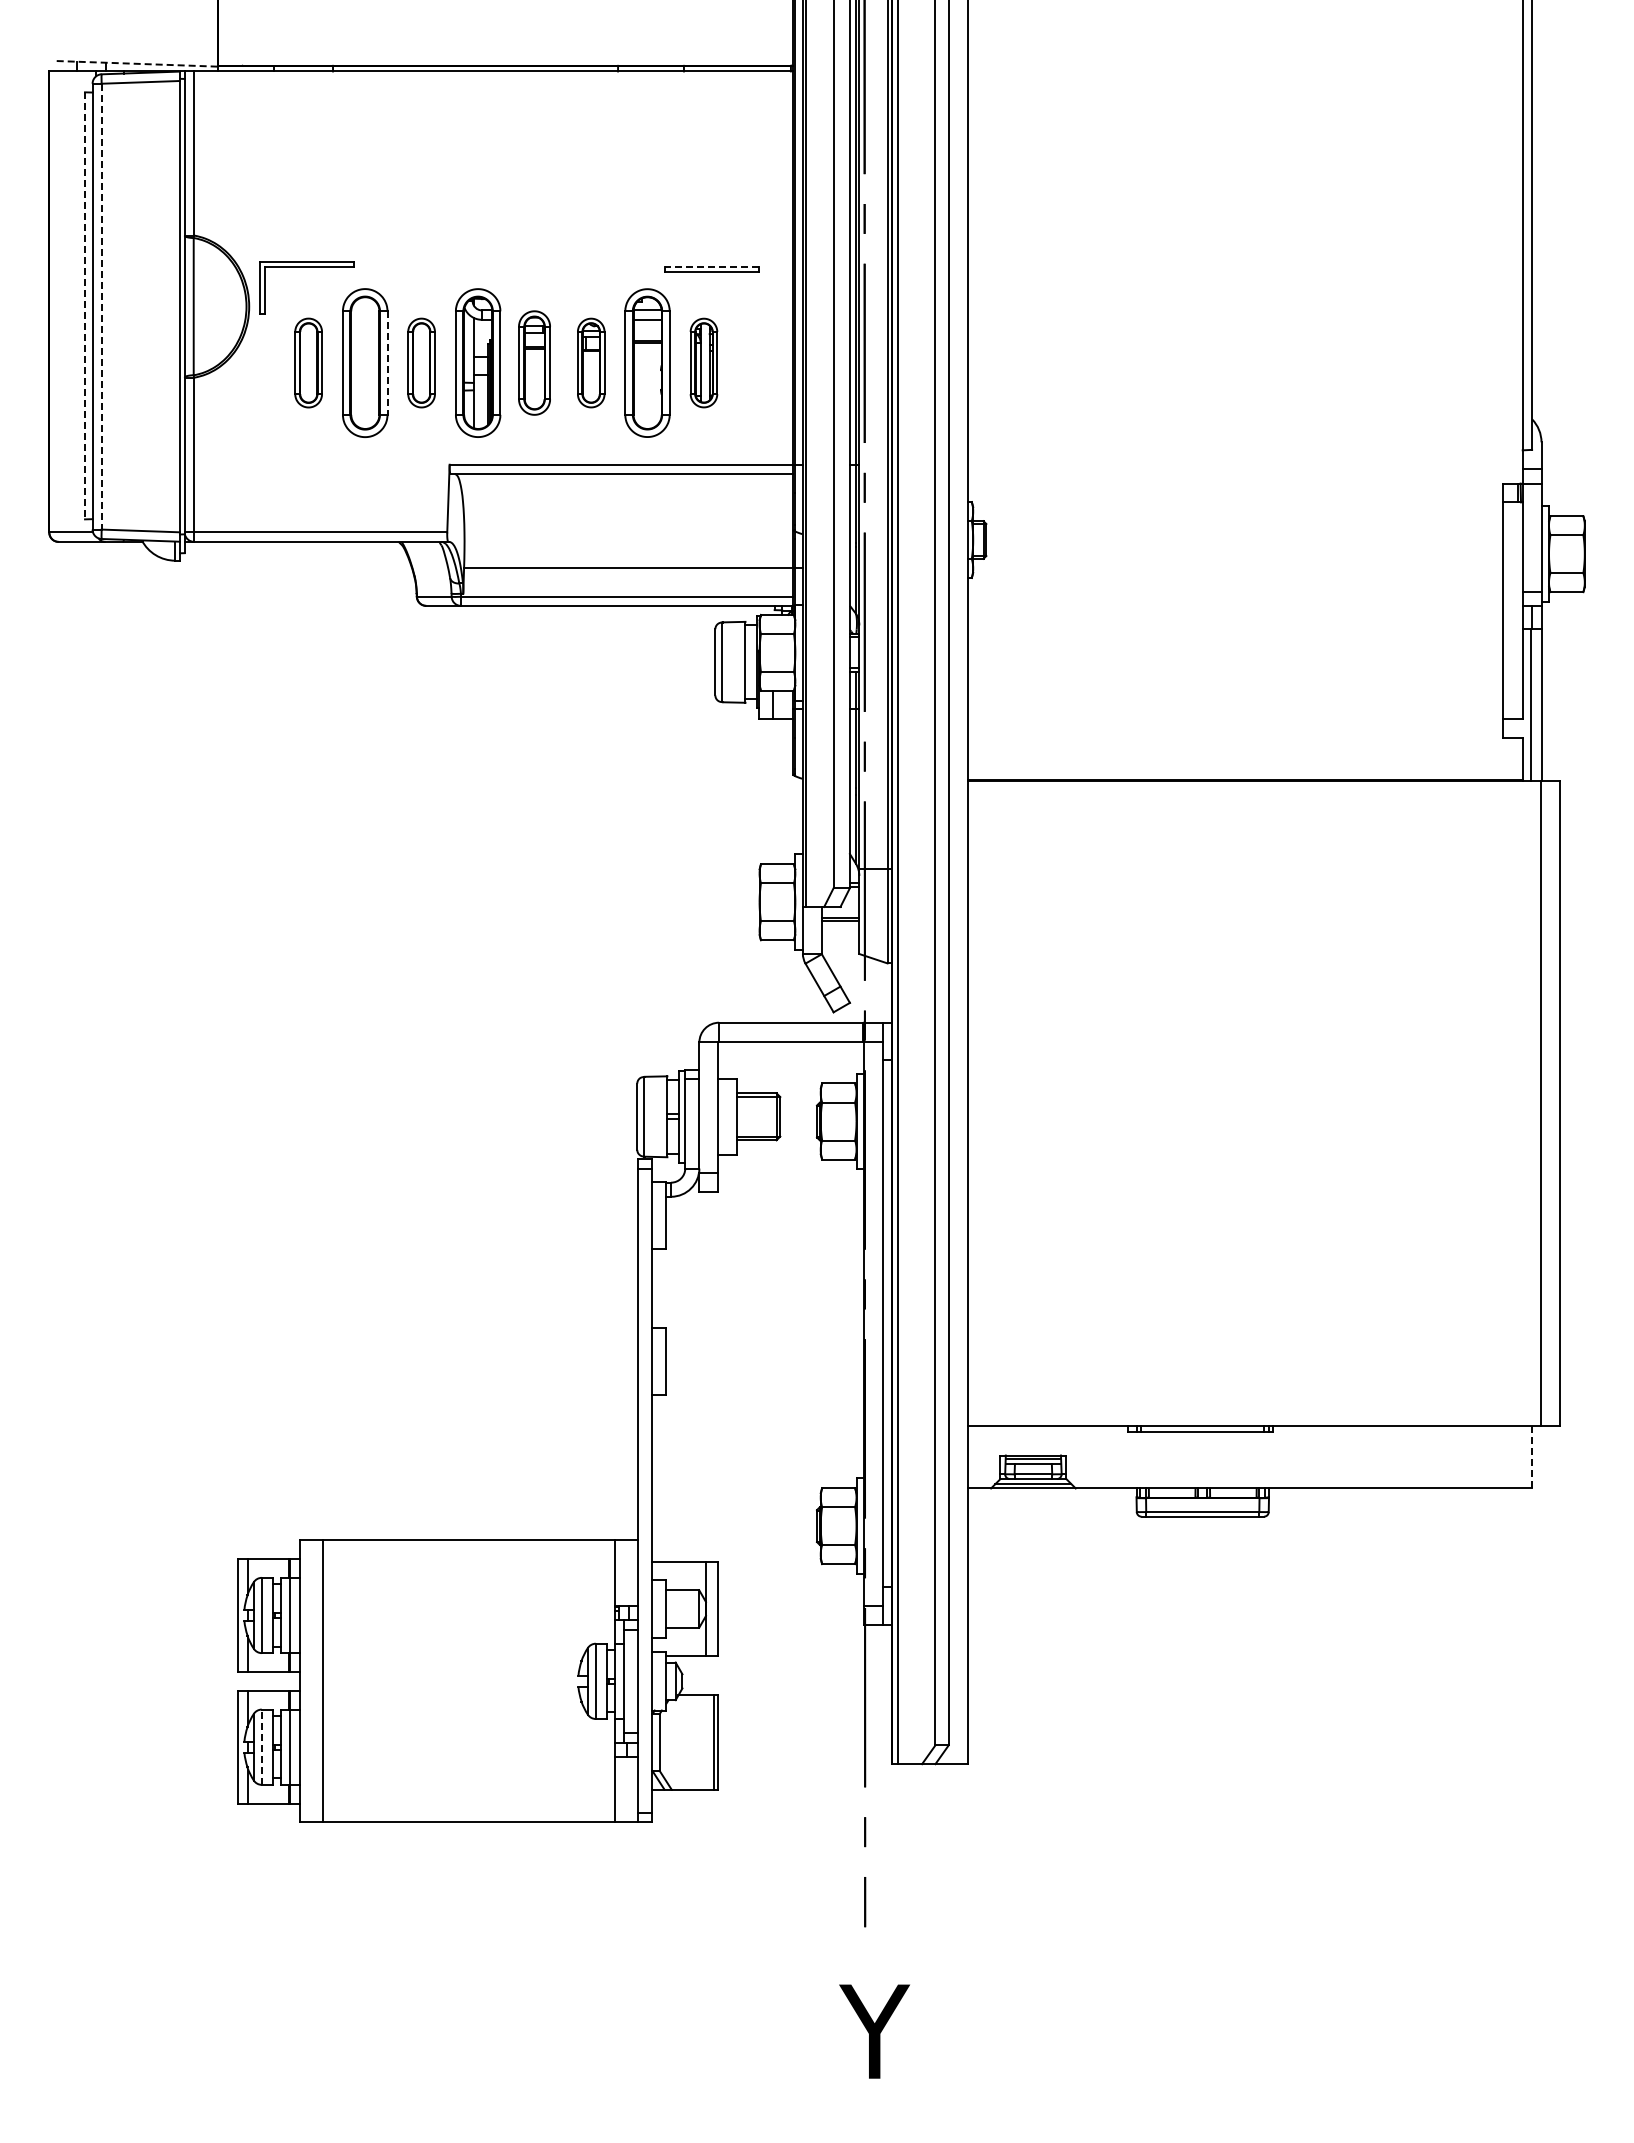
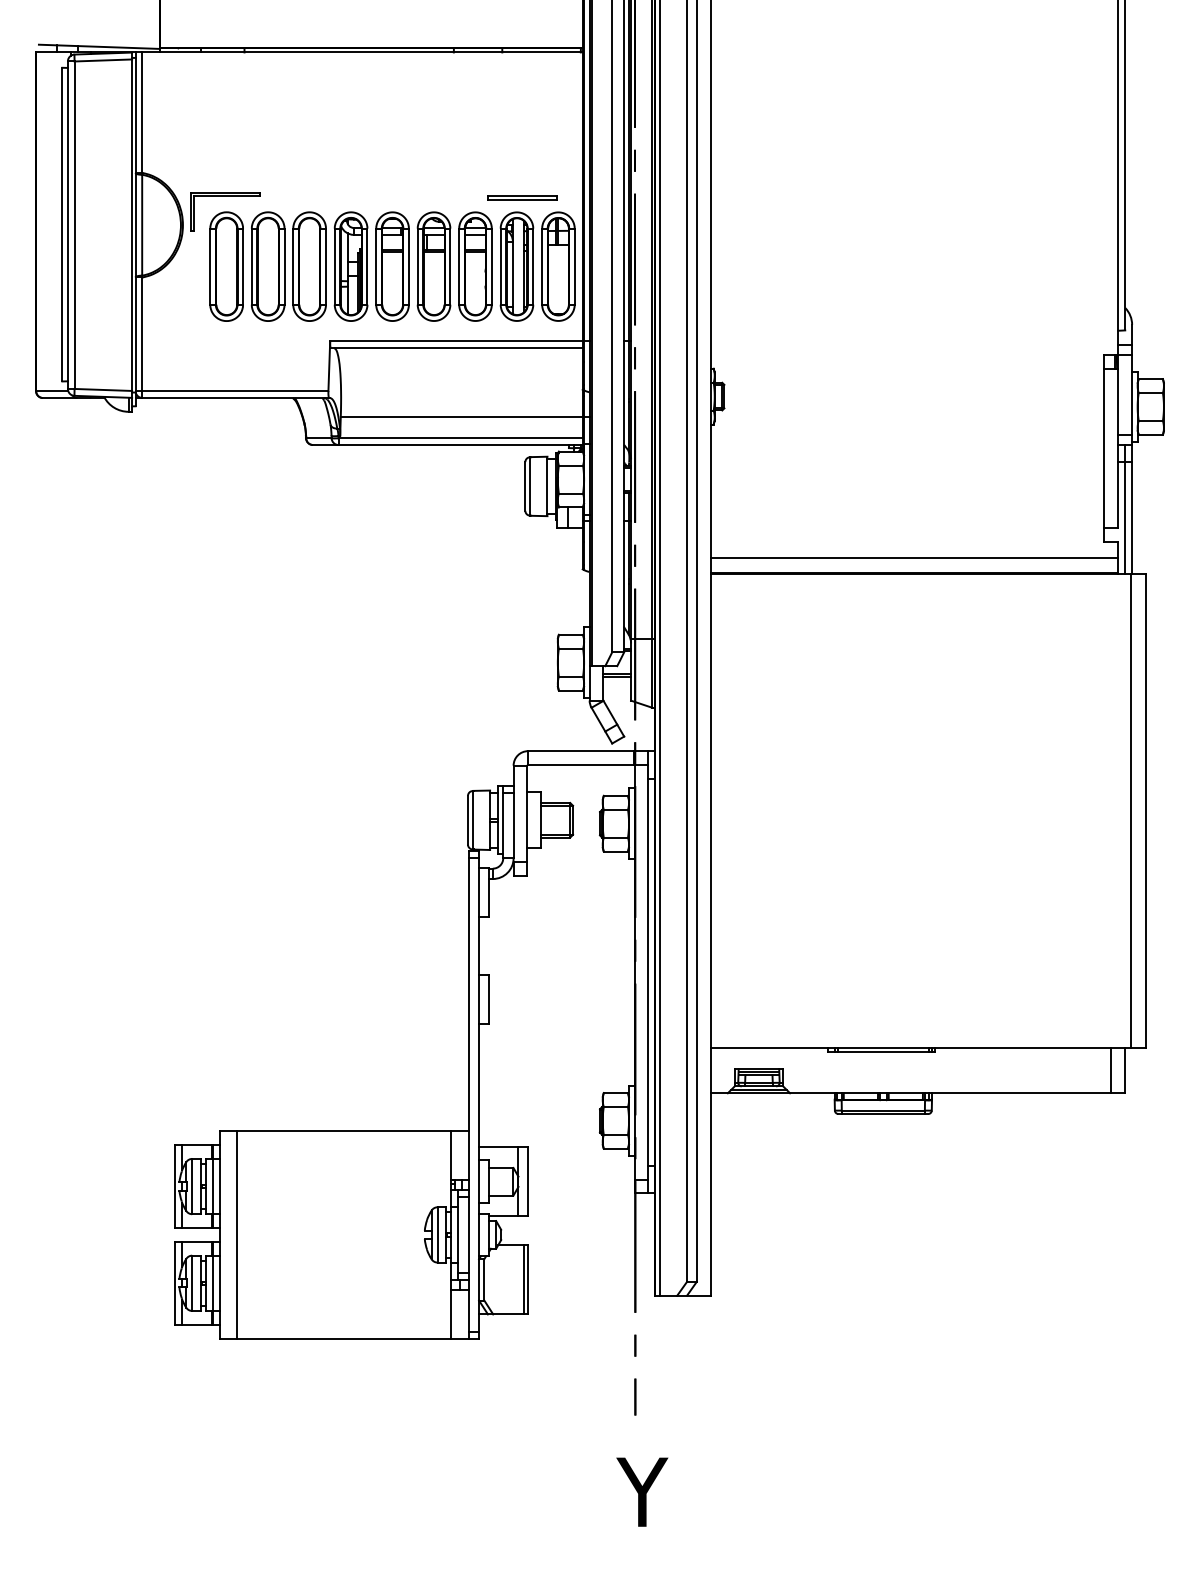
line: (134, 63) -> (98, 46), dashed -> solid
line: (711, 267) -> (522, 196), dashed -> solid
line: (85, 305) -> (62, 224), dashed -> solid
line: (101, 306) -> (74, 225), dashed -> solid
part: (308, 362) -> (226, 266), size x1.67
part: (421, 362) -> (309, 266), size x1.67
part: (534, 362) -> (392, 266), size x1.43
part: (591, 362) -> (434, 266), size x1.67
part: (703, 362) -> (516, 266), size x1.67
part: (760, 362) -> (558, 266), added
line: (387, 363) -> (284, 266), dashed -> solid
line: (1244, 760) -> (913, 558), added
line: (1532, 1456) -> (1125, 1069), dashed -> solid
line: (1512, 1457) -> (1110, 1070), added
line: (261, 1747) -> (191, 1283), dashed -> solid

